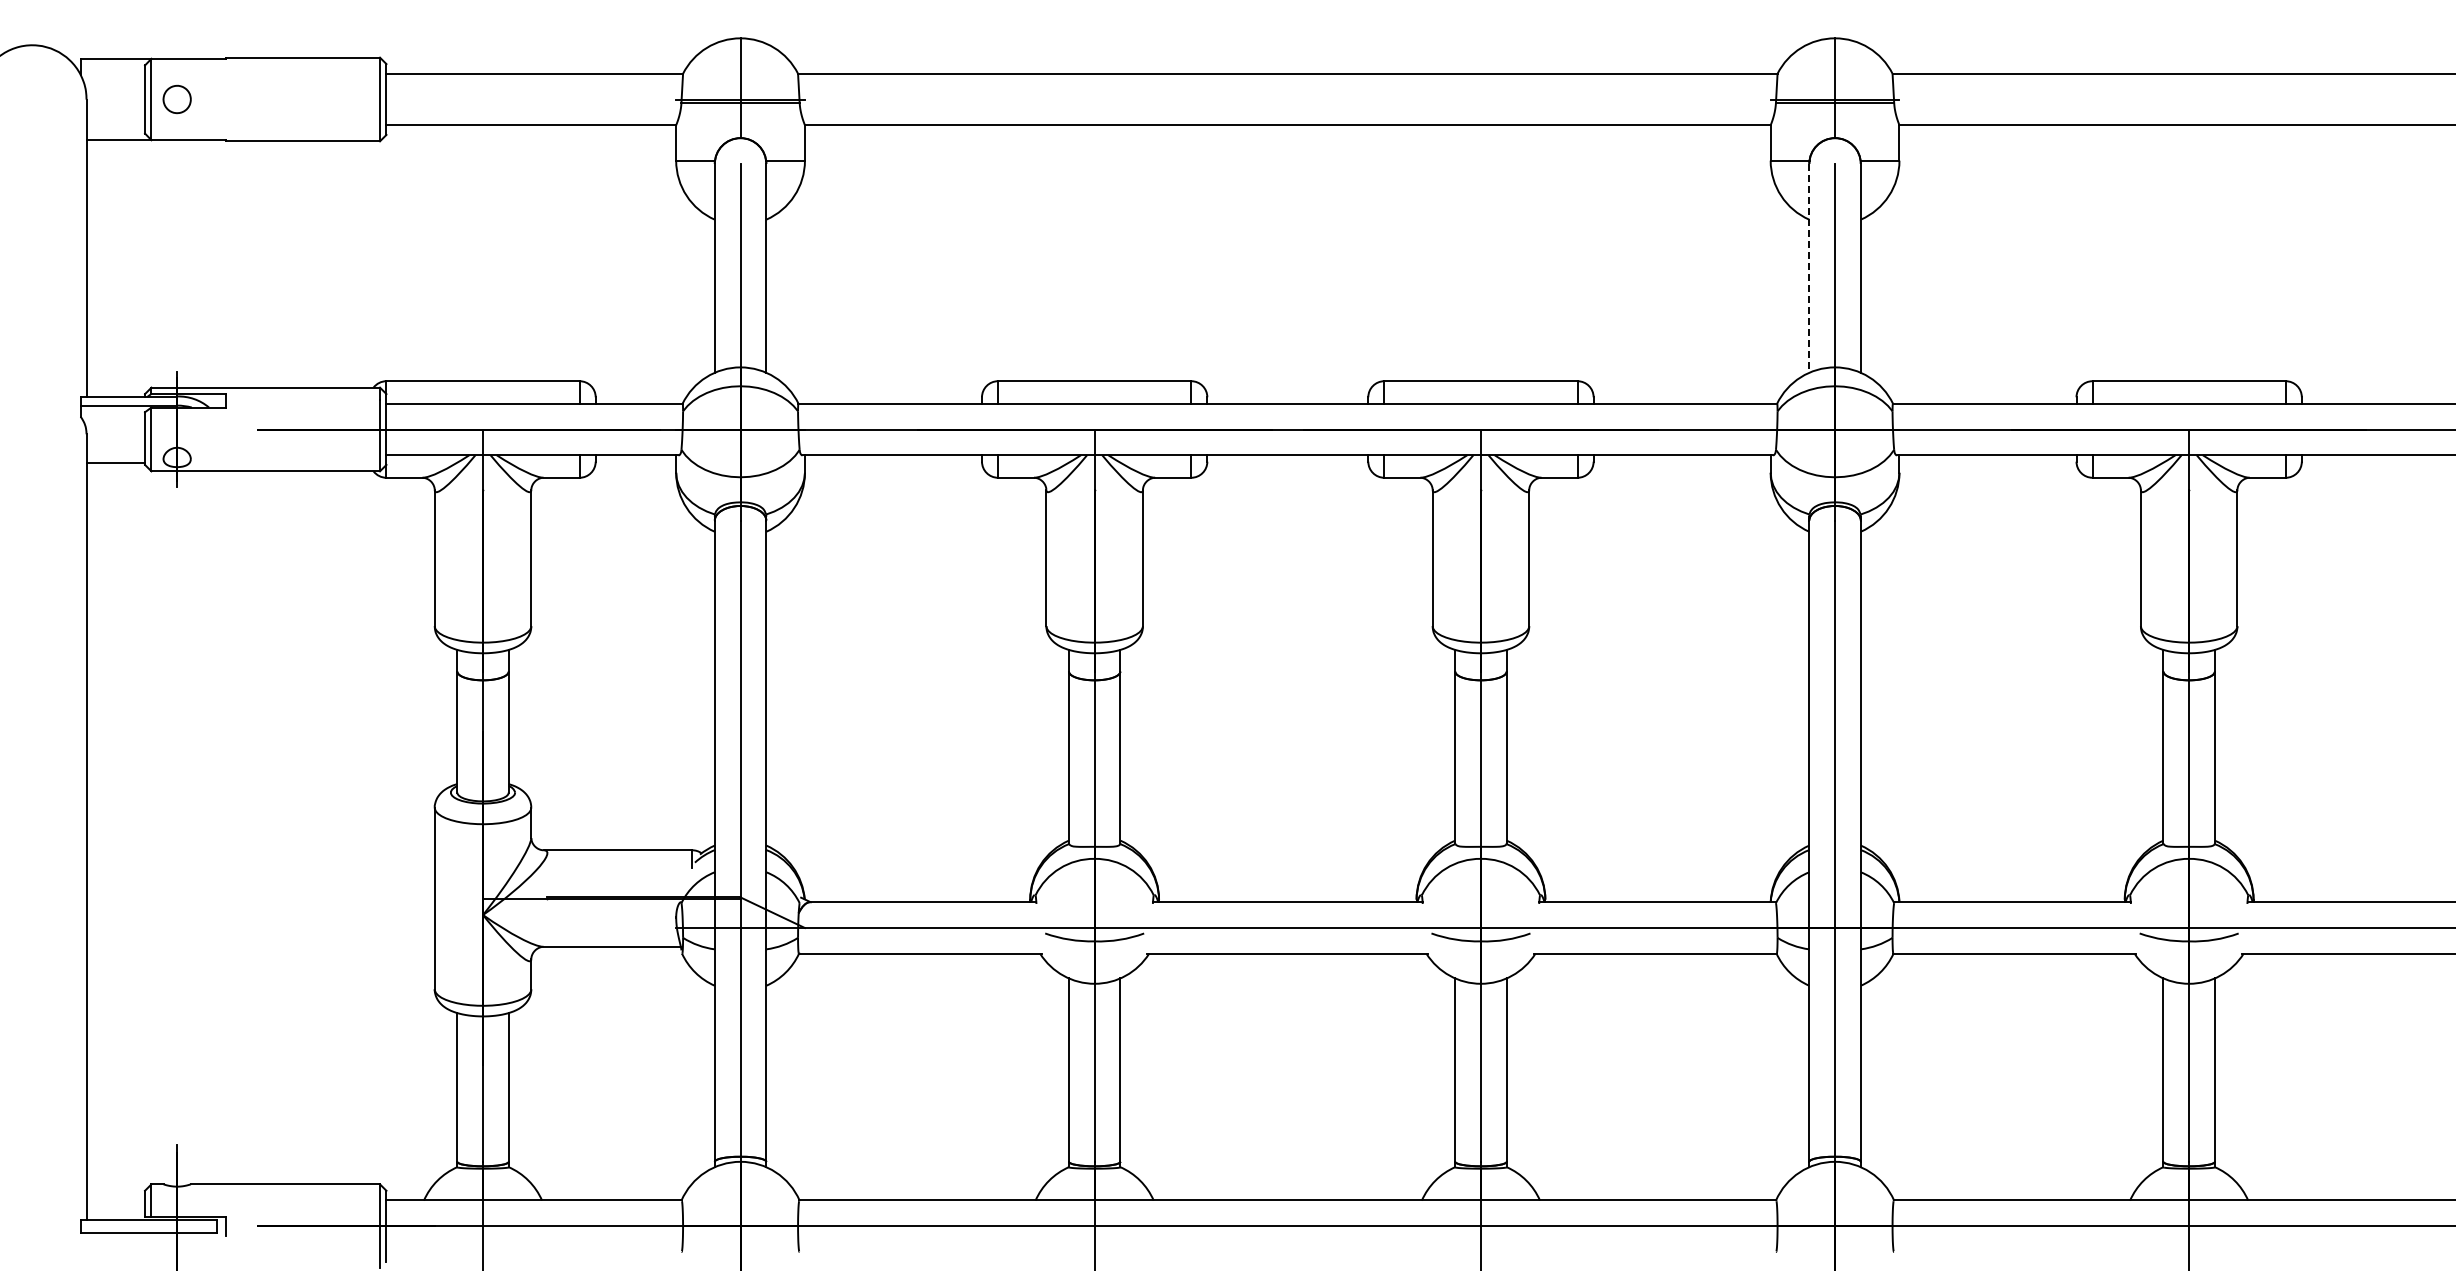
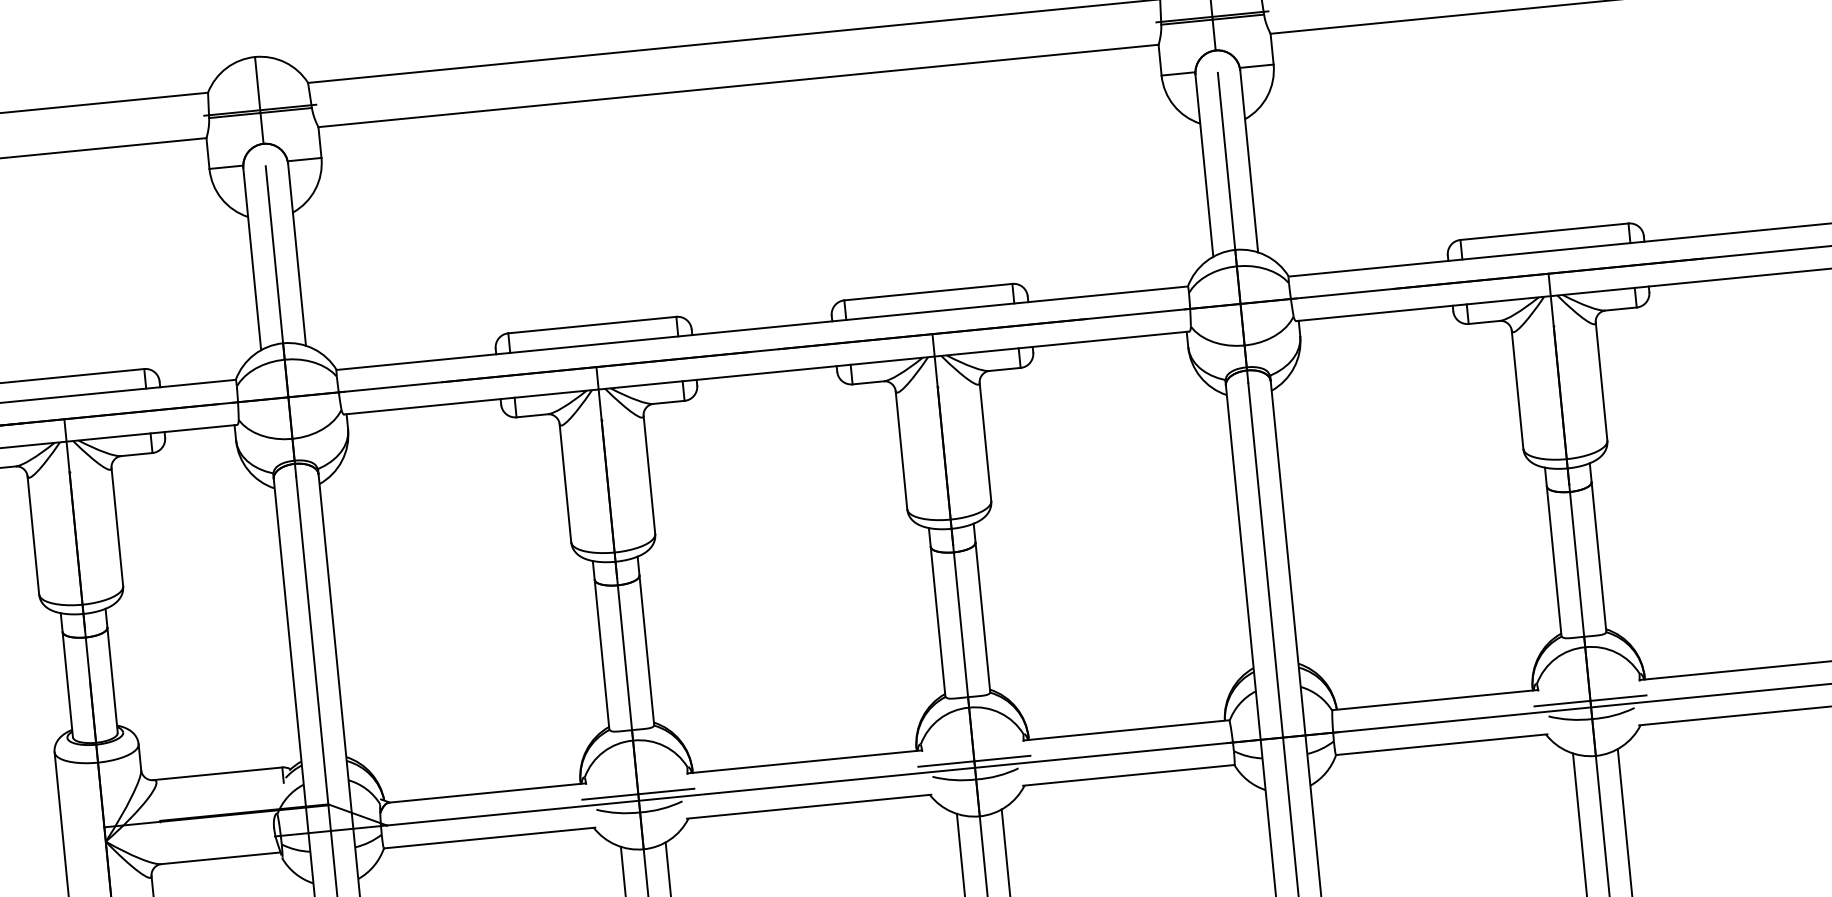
line: (1809, 268) -> (1204, 166), dashed -> solid
line: (1094, 920) -> (638, 794), added
line: (1480, 920) -> (973, 761), added
line: (2188, 920) -> (1589, 700), added

